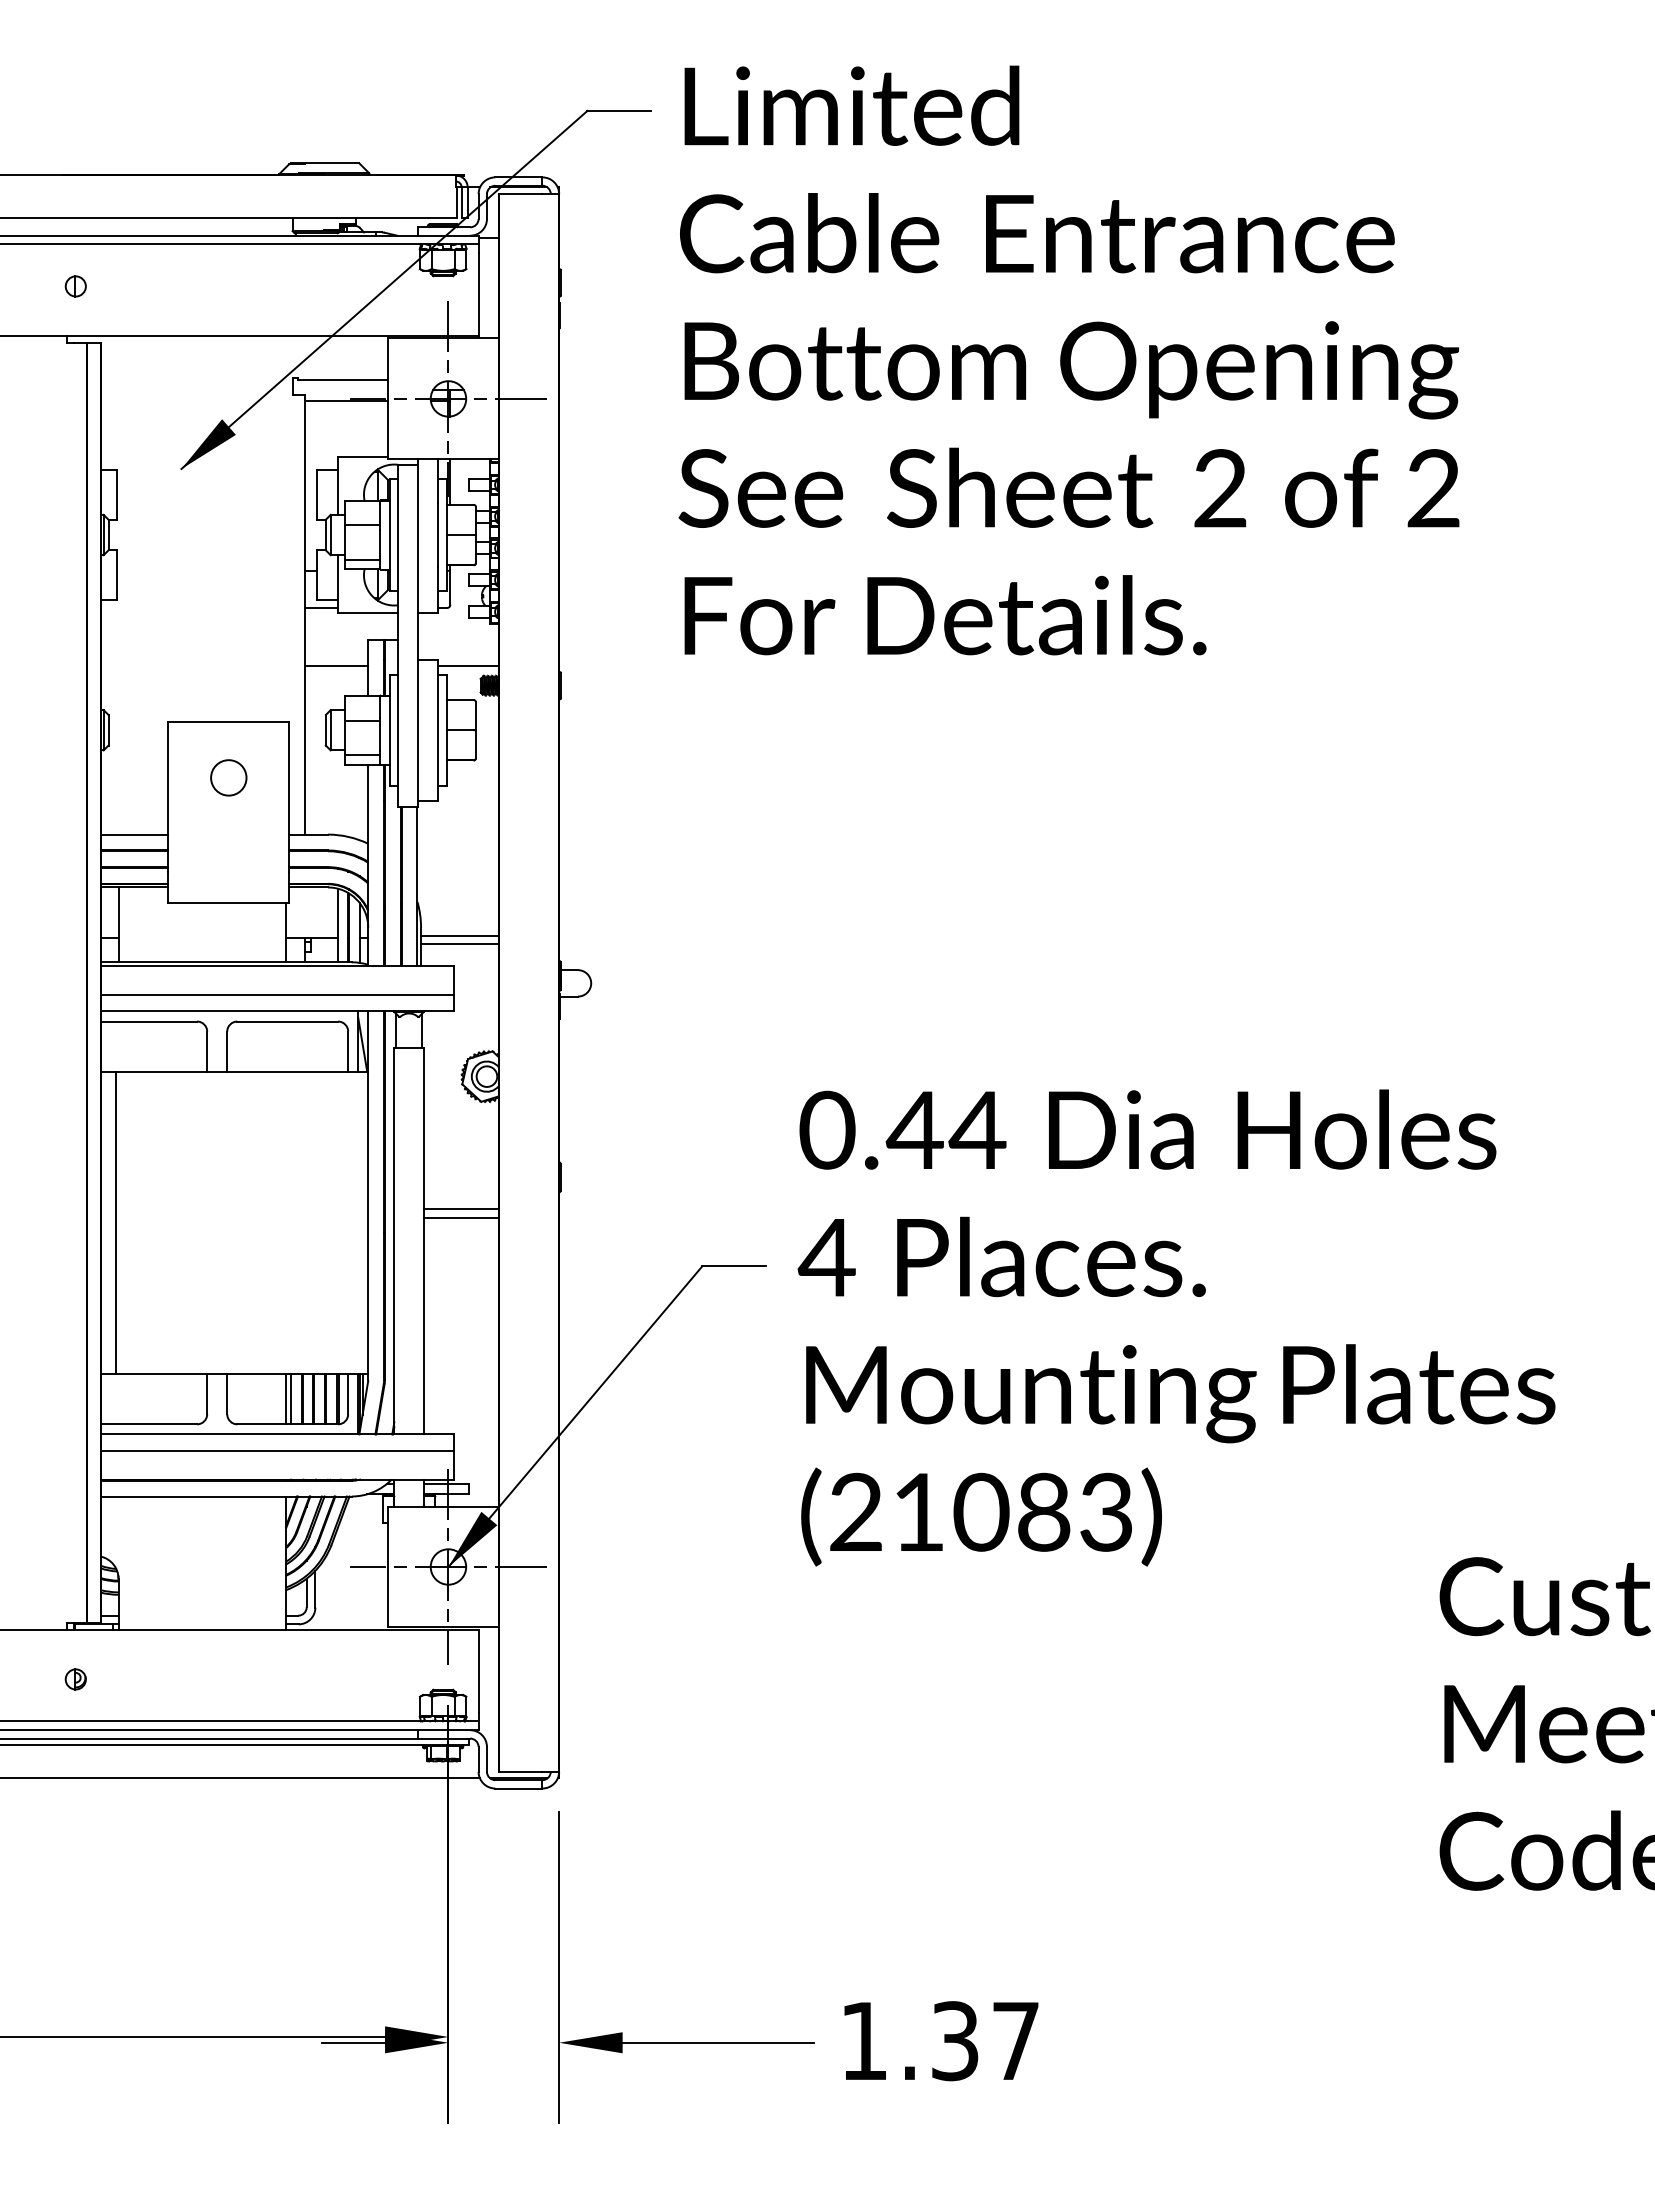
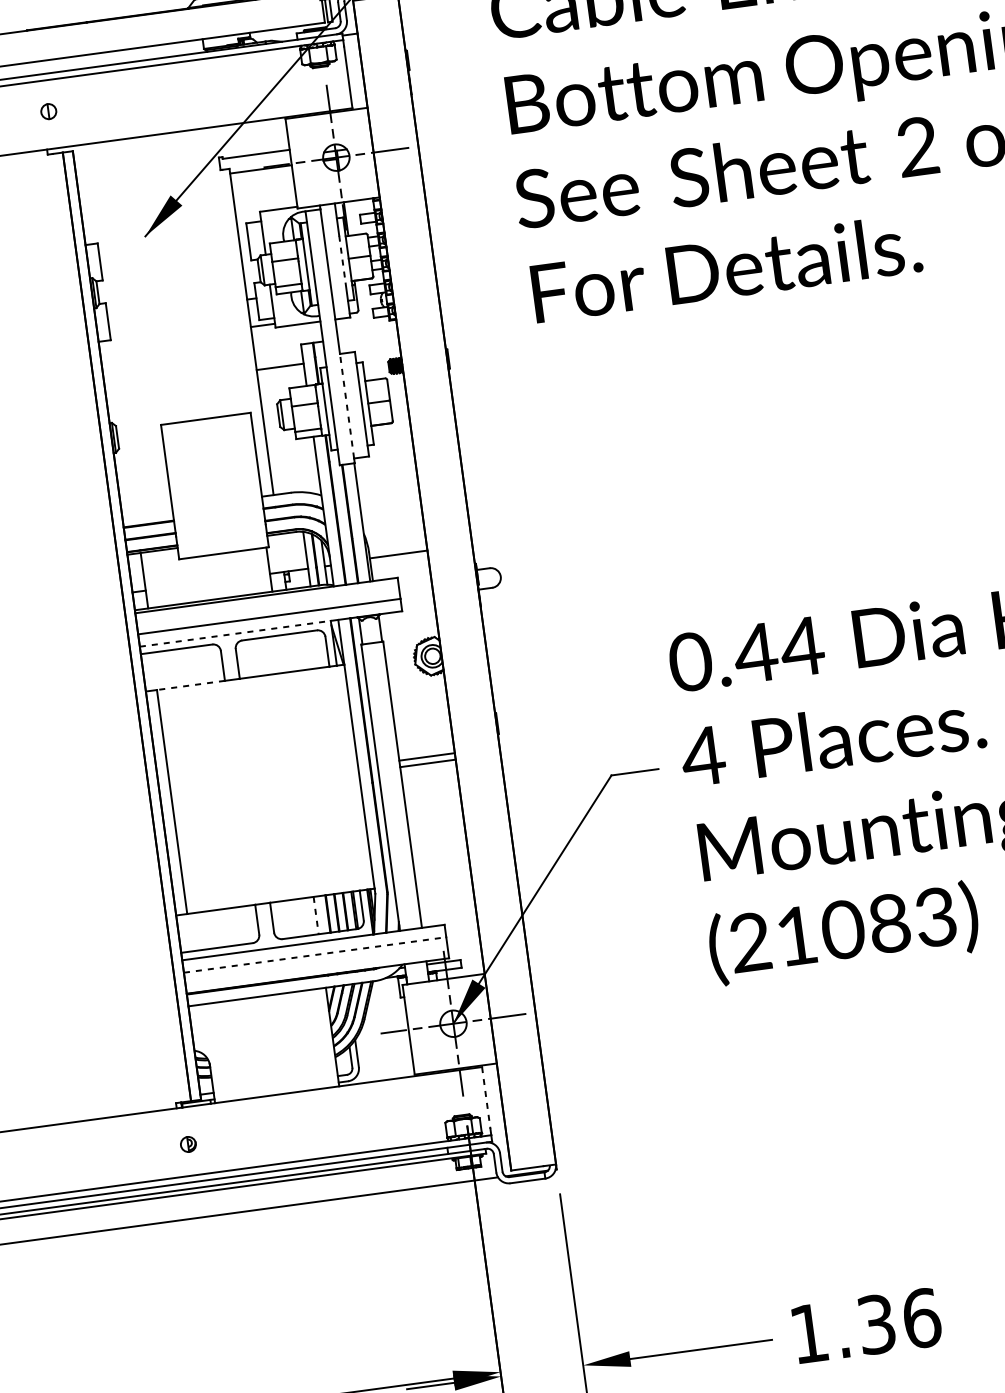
line: (438, 535) -> (342, 259), solid -> dashed
line: (468, 665) -> (377, 353), removed
line: (418, 729) -> (347, 405), solid -> dashed
circle: (228, 777) -> (211, 460), removed
line: (134, 834) -> (147, 512), removed
line: (459, 944) -> (399, 561), removed
line: (229, 1011) -> (235, 633), solid -> dashed
line: (161, 1071) -> (191, 685), solid -> dashed
line: (290, 1398) -> (319, 914), removed
line: (285, 1399) -> (315, 915), solid -> dashed
line: (277, 1451) -> (315, 955), solid -> dashed
line: (478, 1671) -> (486, 1098), solid -> dashed
text: (1016, 2041) -> (922, 1318), 1.37 -> 1.36

